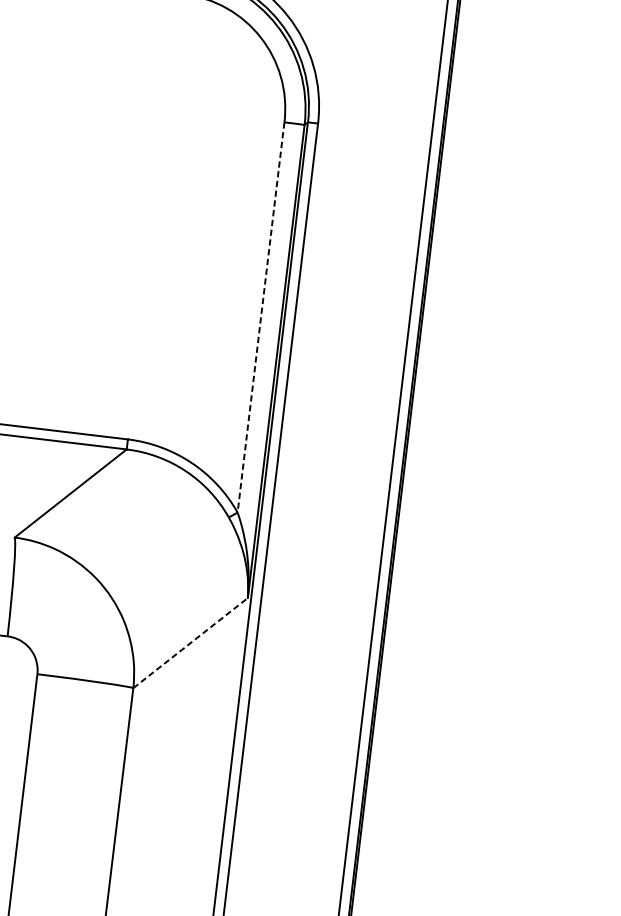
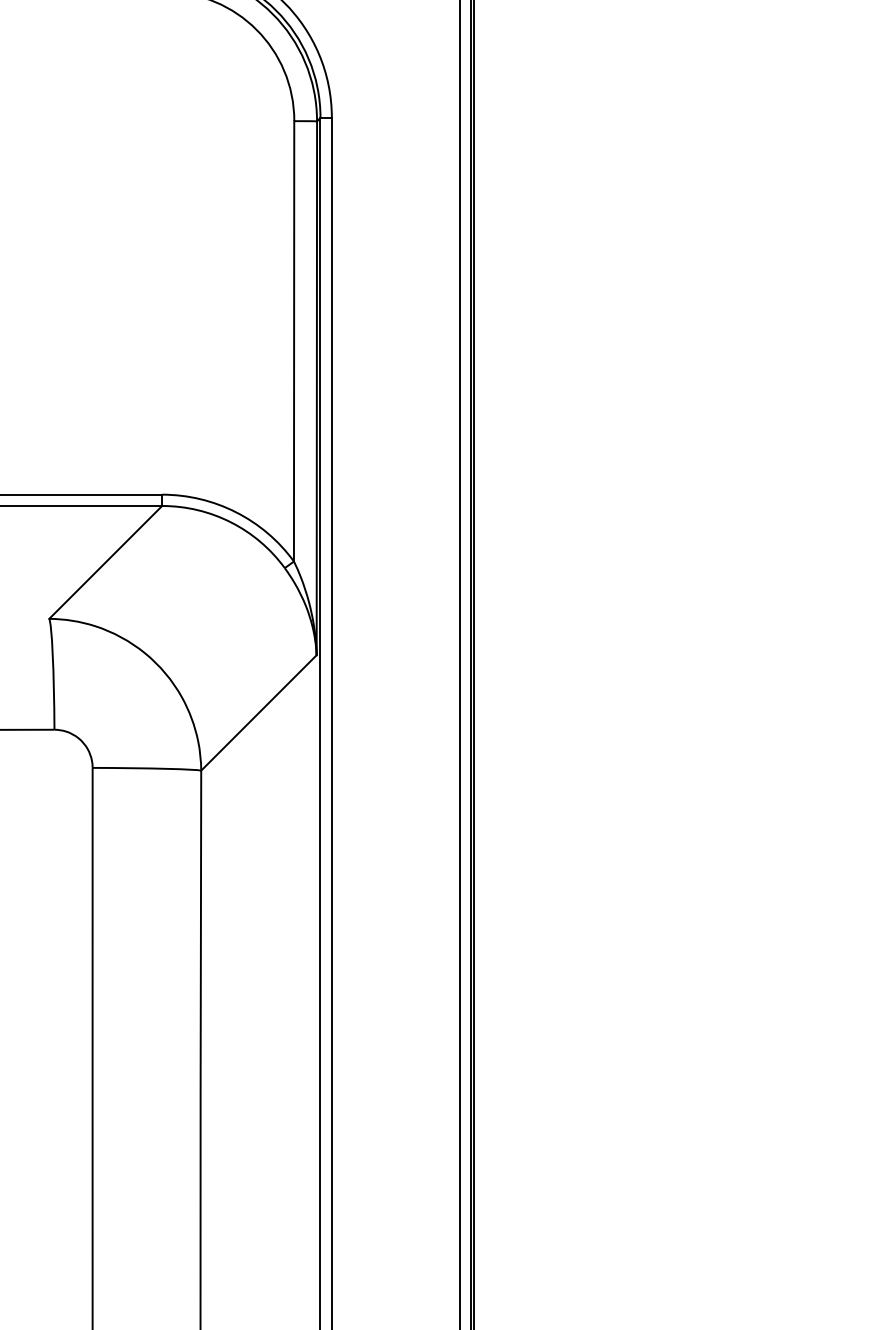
line: (261, 317) -> (294, 341), dashed -> solid
line: (190, 642) -> (258, 712), dashed -> solid

